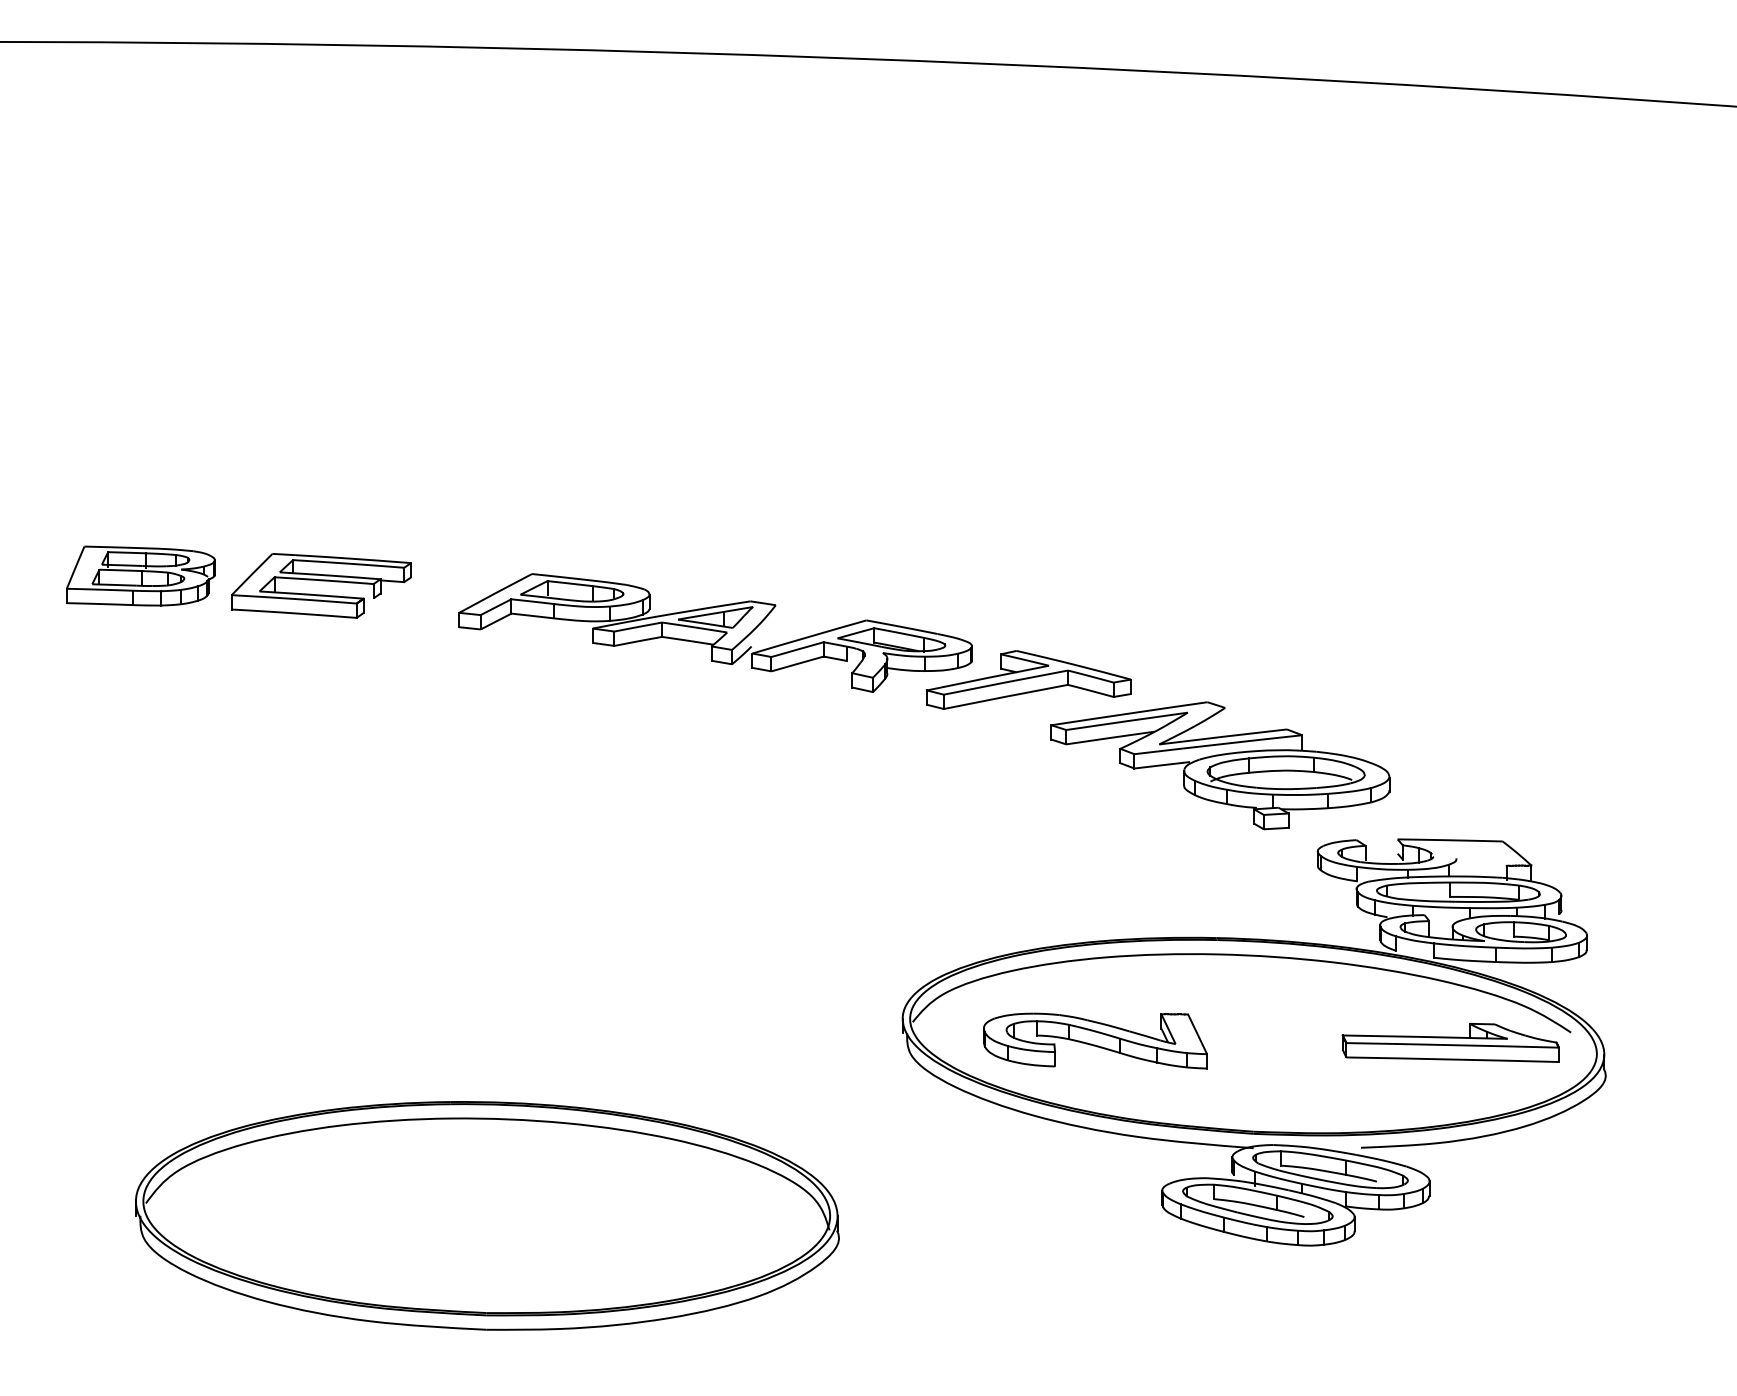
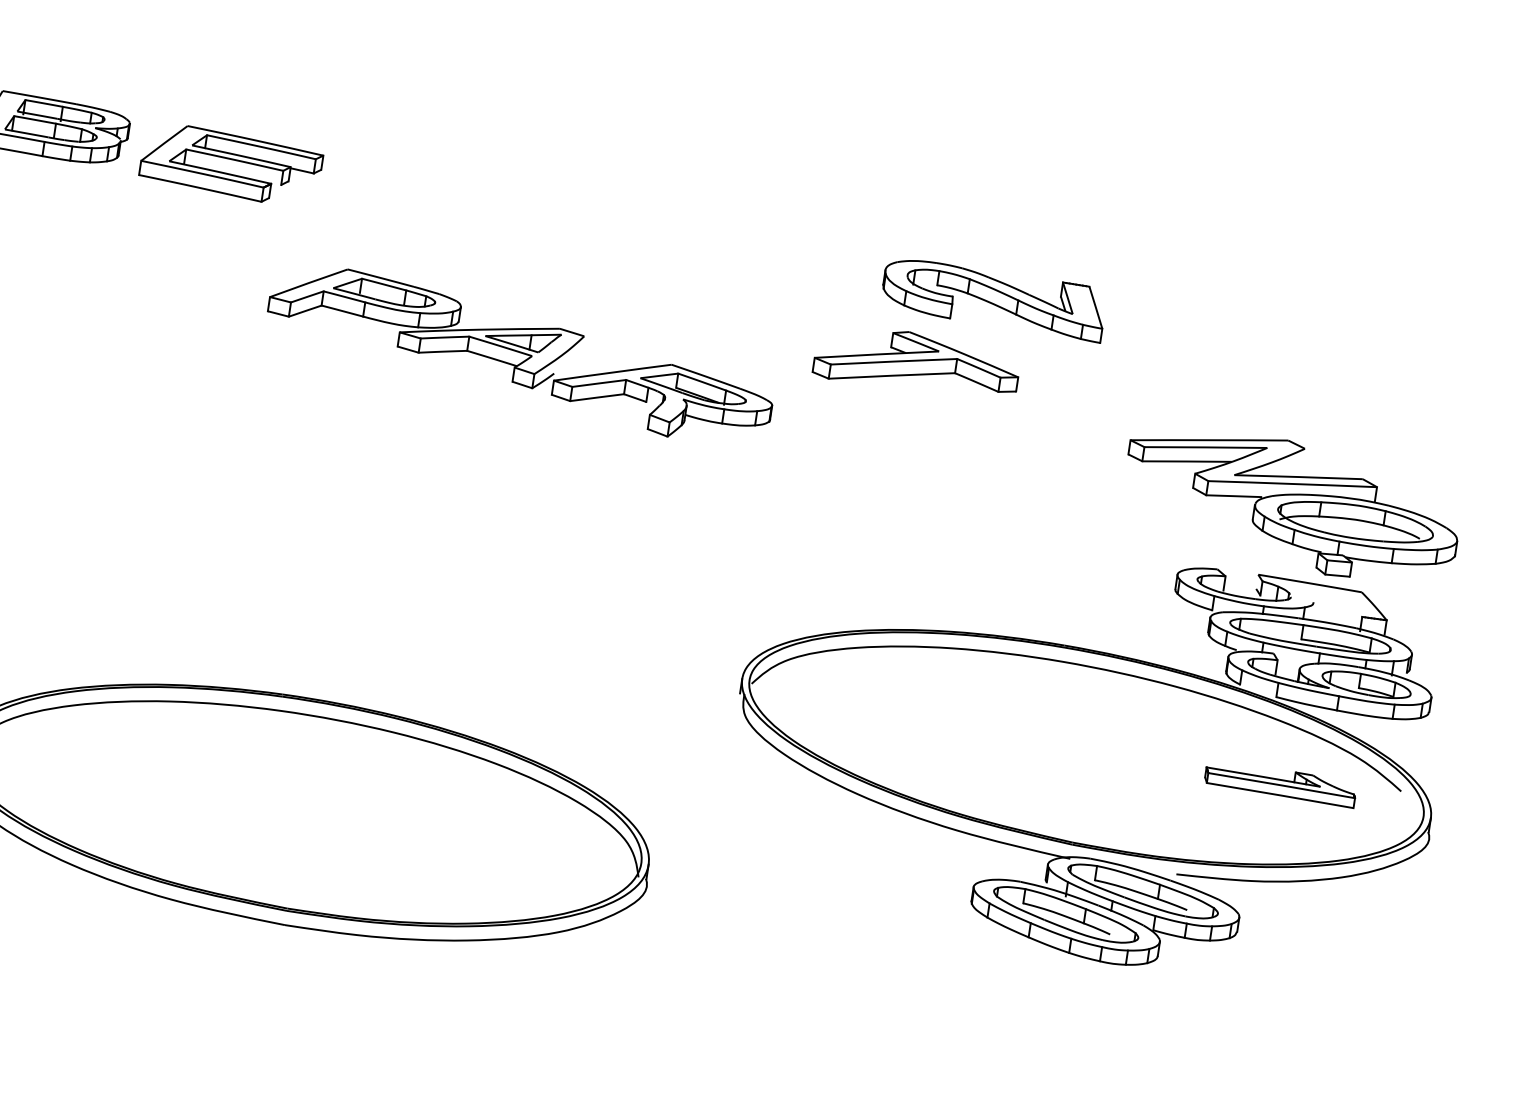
part: (715, 632) -> (520, 354), moved
part: (1220, 765) -> (1291, 505), moved
part: (1095, 1040) -> (994, 298), moved
part: (1450, 1042) -> (1280, 783), size x0.7

